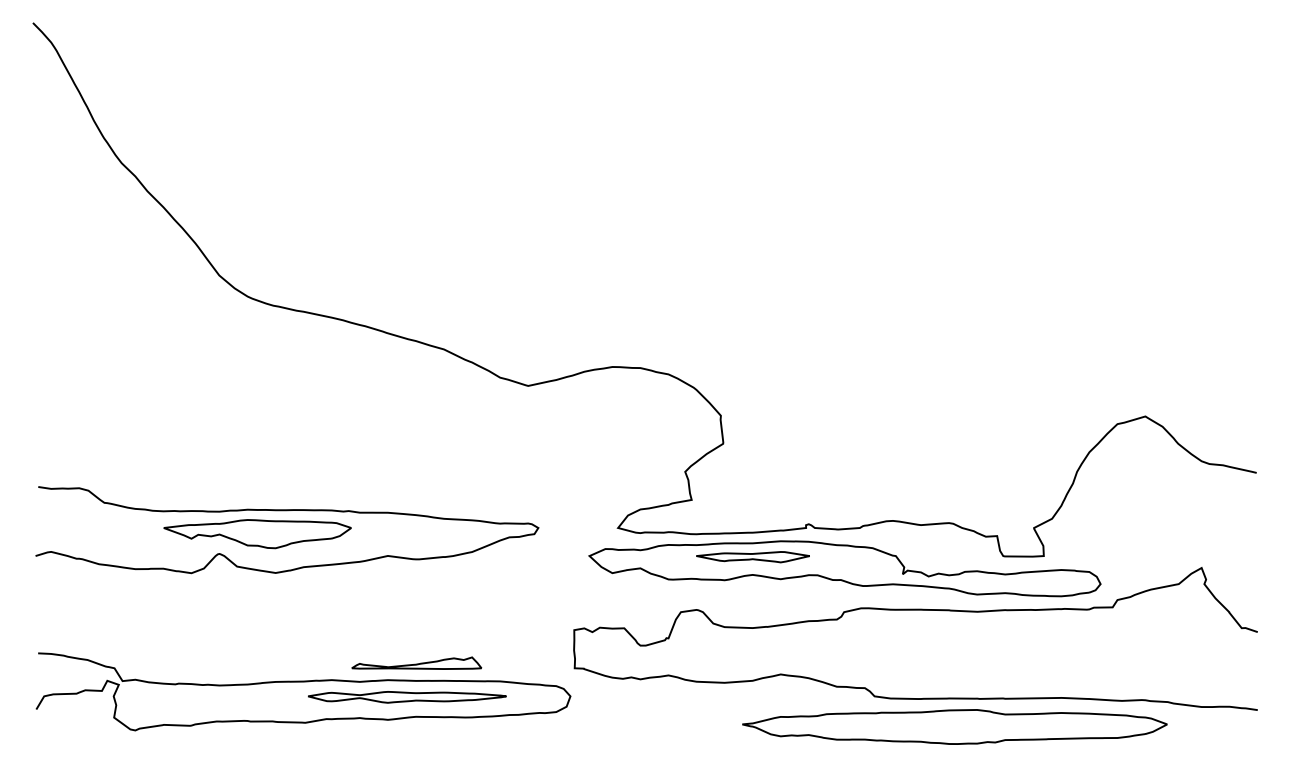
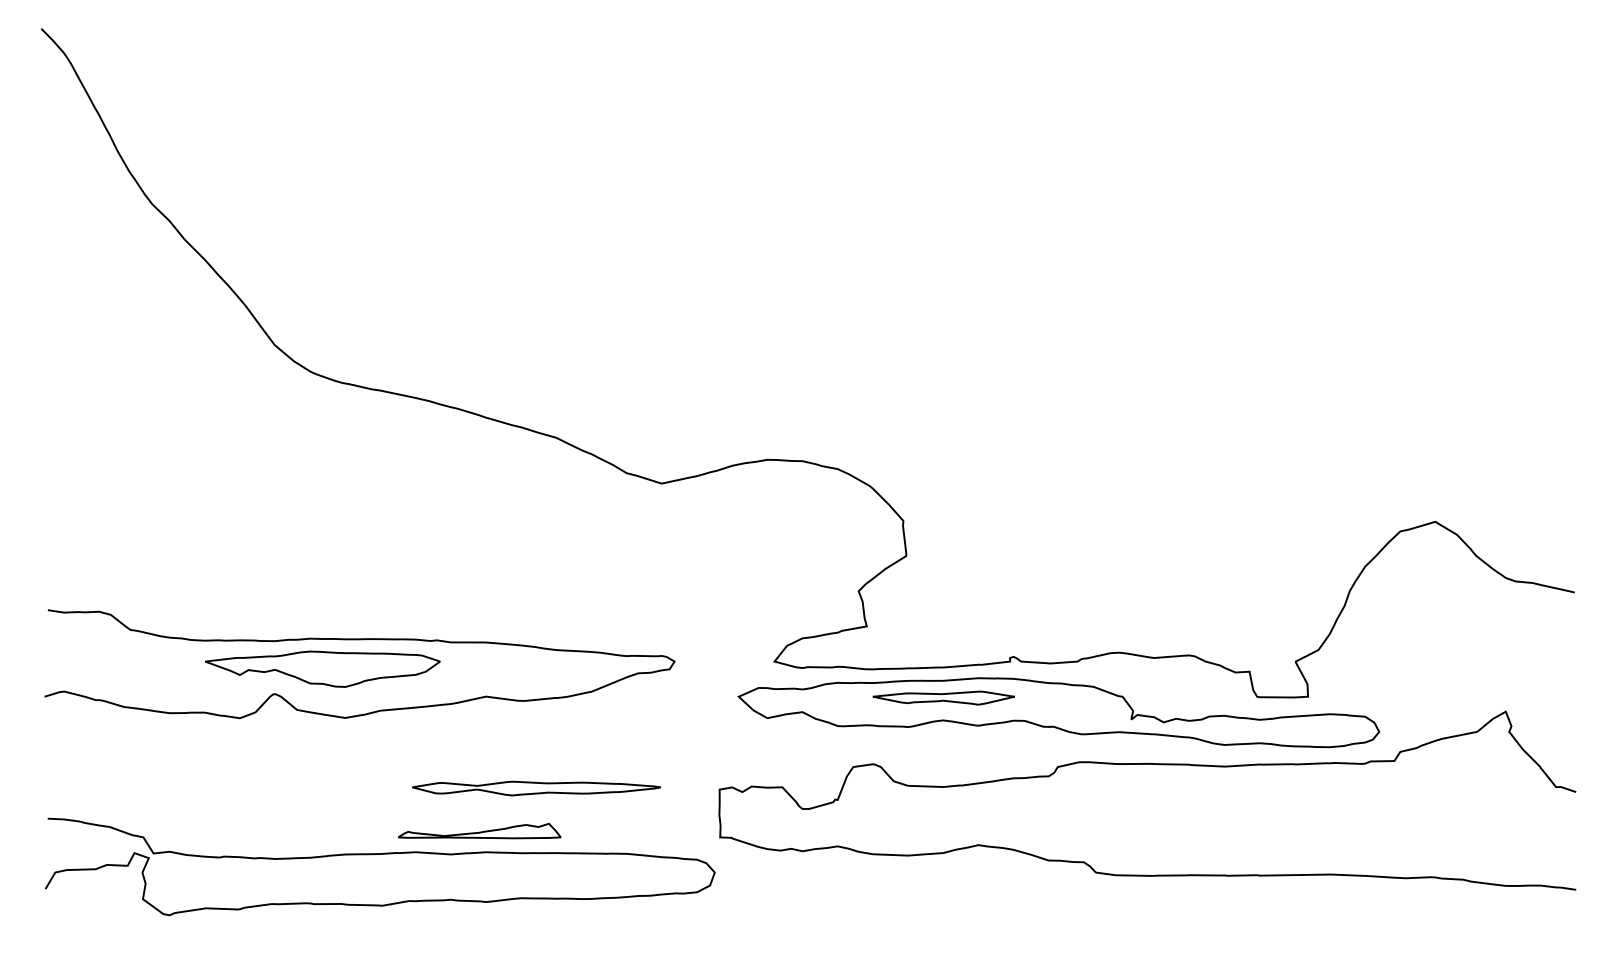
part: (416, 662) -> (479, 830), moved
part: (407, 697) -> (536, 788), moved
part: (954, 726) -> (1196, 910), removed

